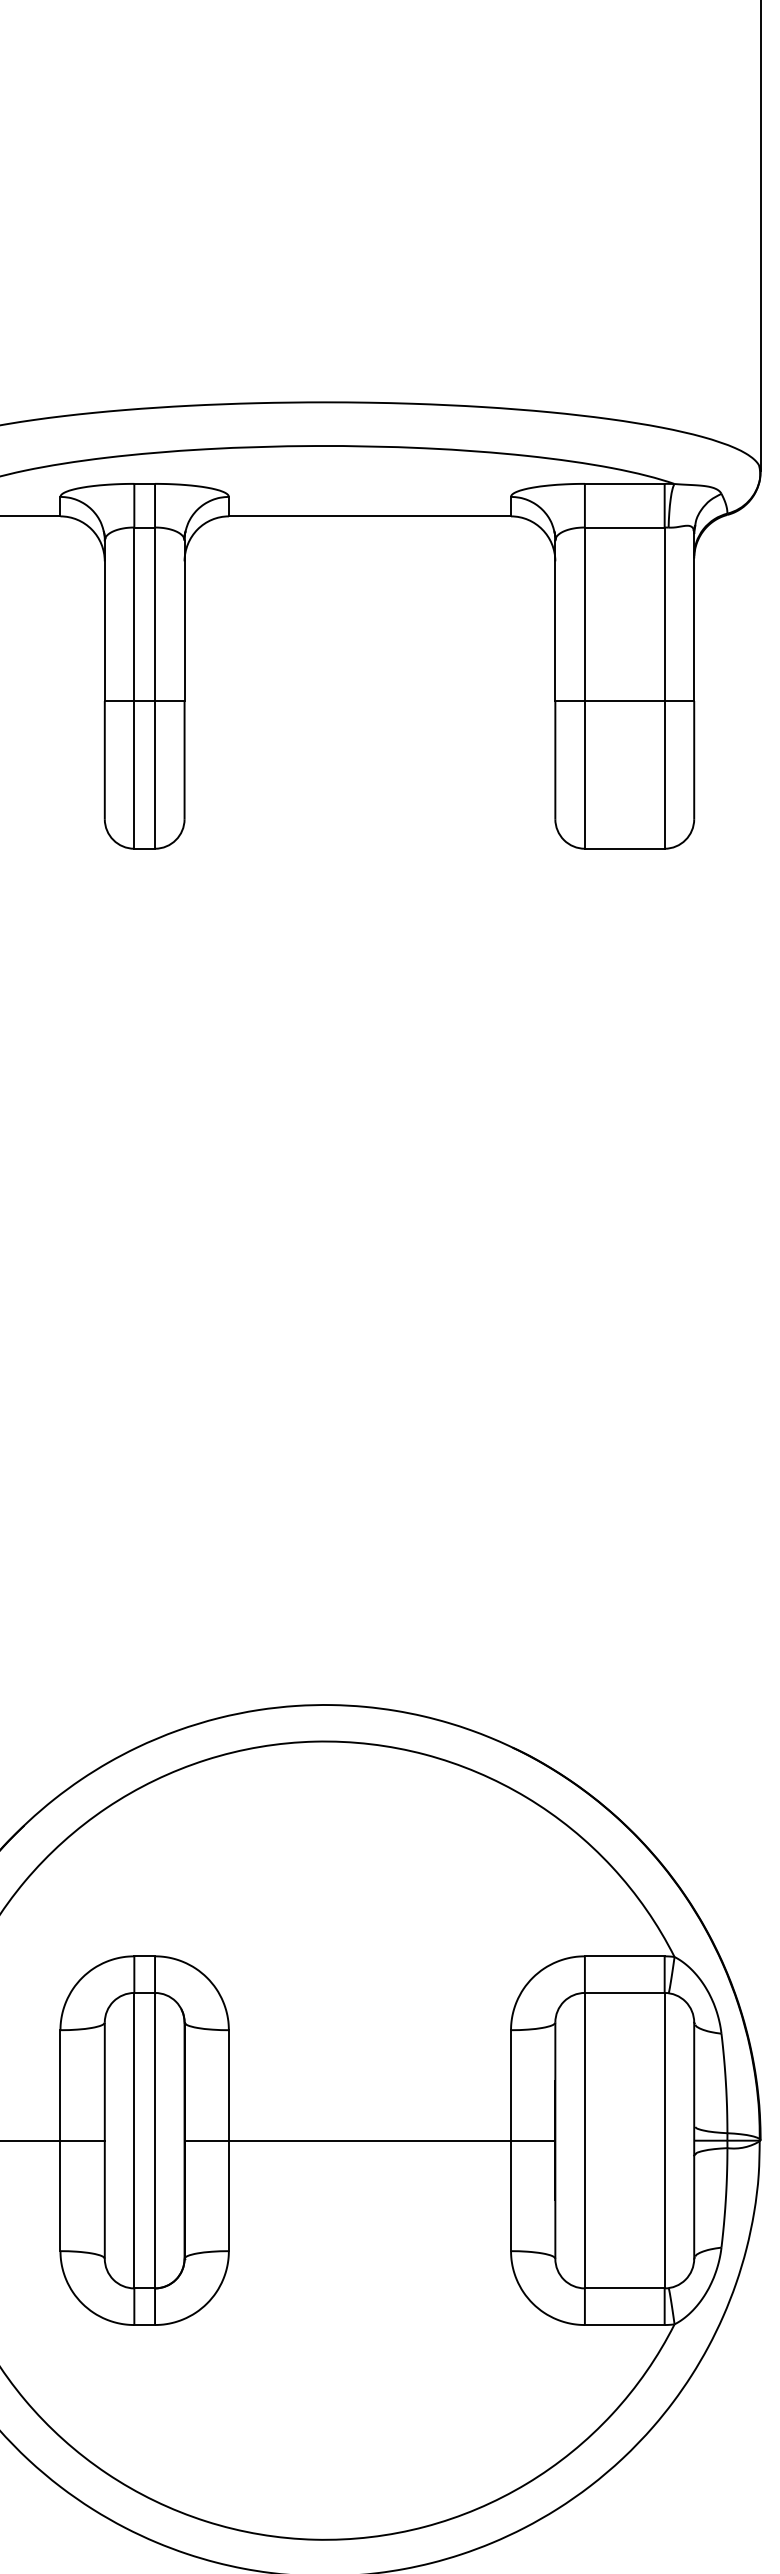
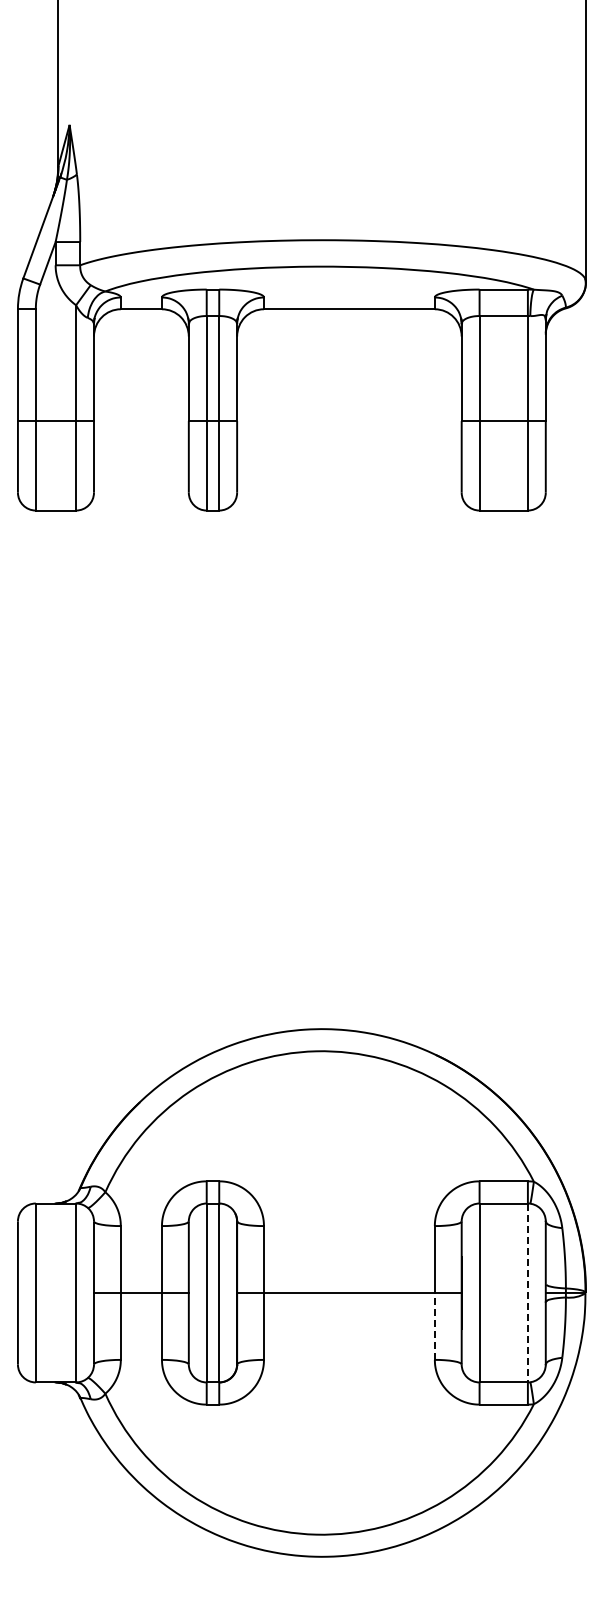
line: (664, 2141) -> (527, 1293), solid -> dashed
line: (510, 2194) -> (434, 1325), solid -> dashed

